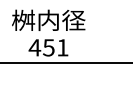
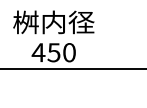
text: (62, 47) -> (69, 52), 451 -> 450

